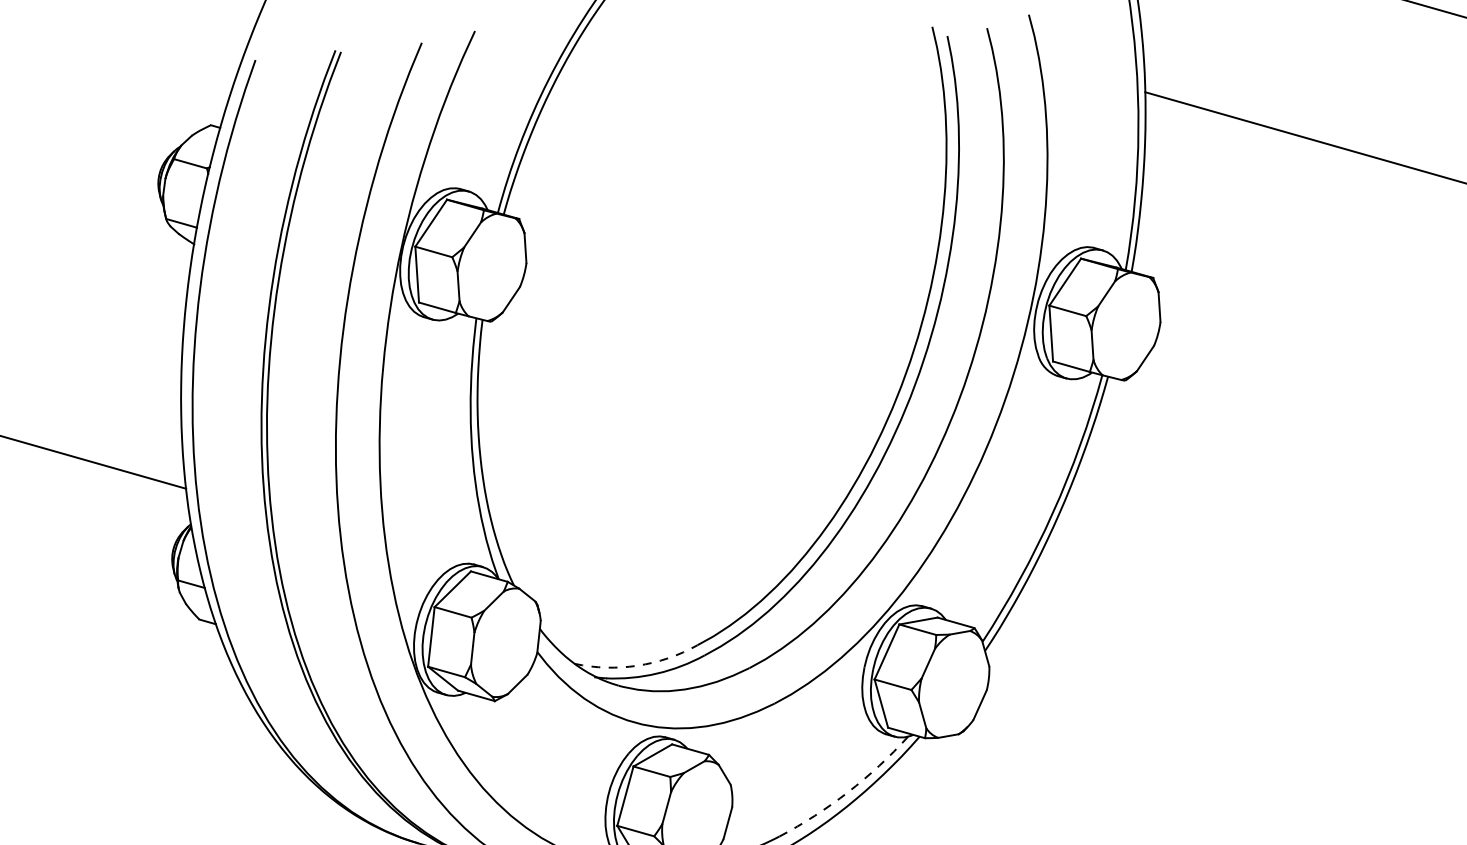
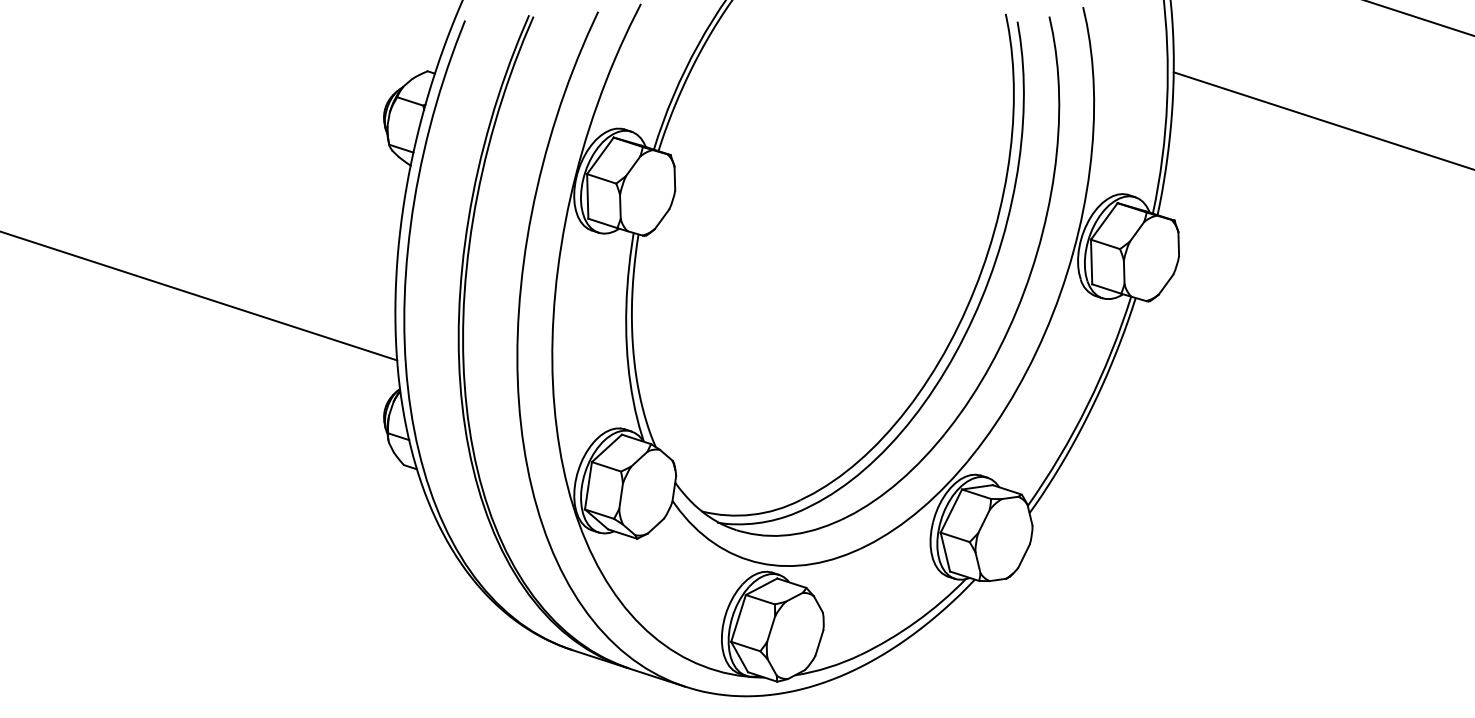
arc: (638, 665) -> (752, 514), dashed -> solid
arc: (848, 791) -> (916, 621), dashed -> solid

